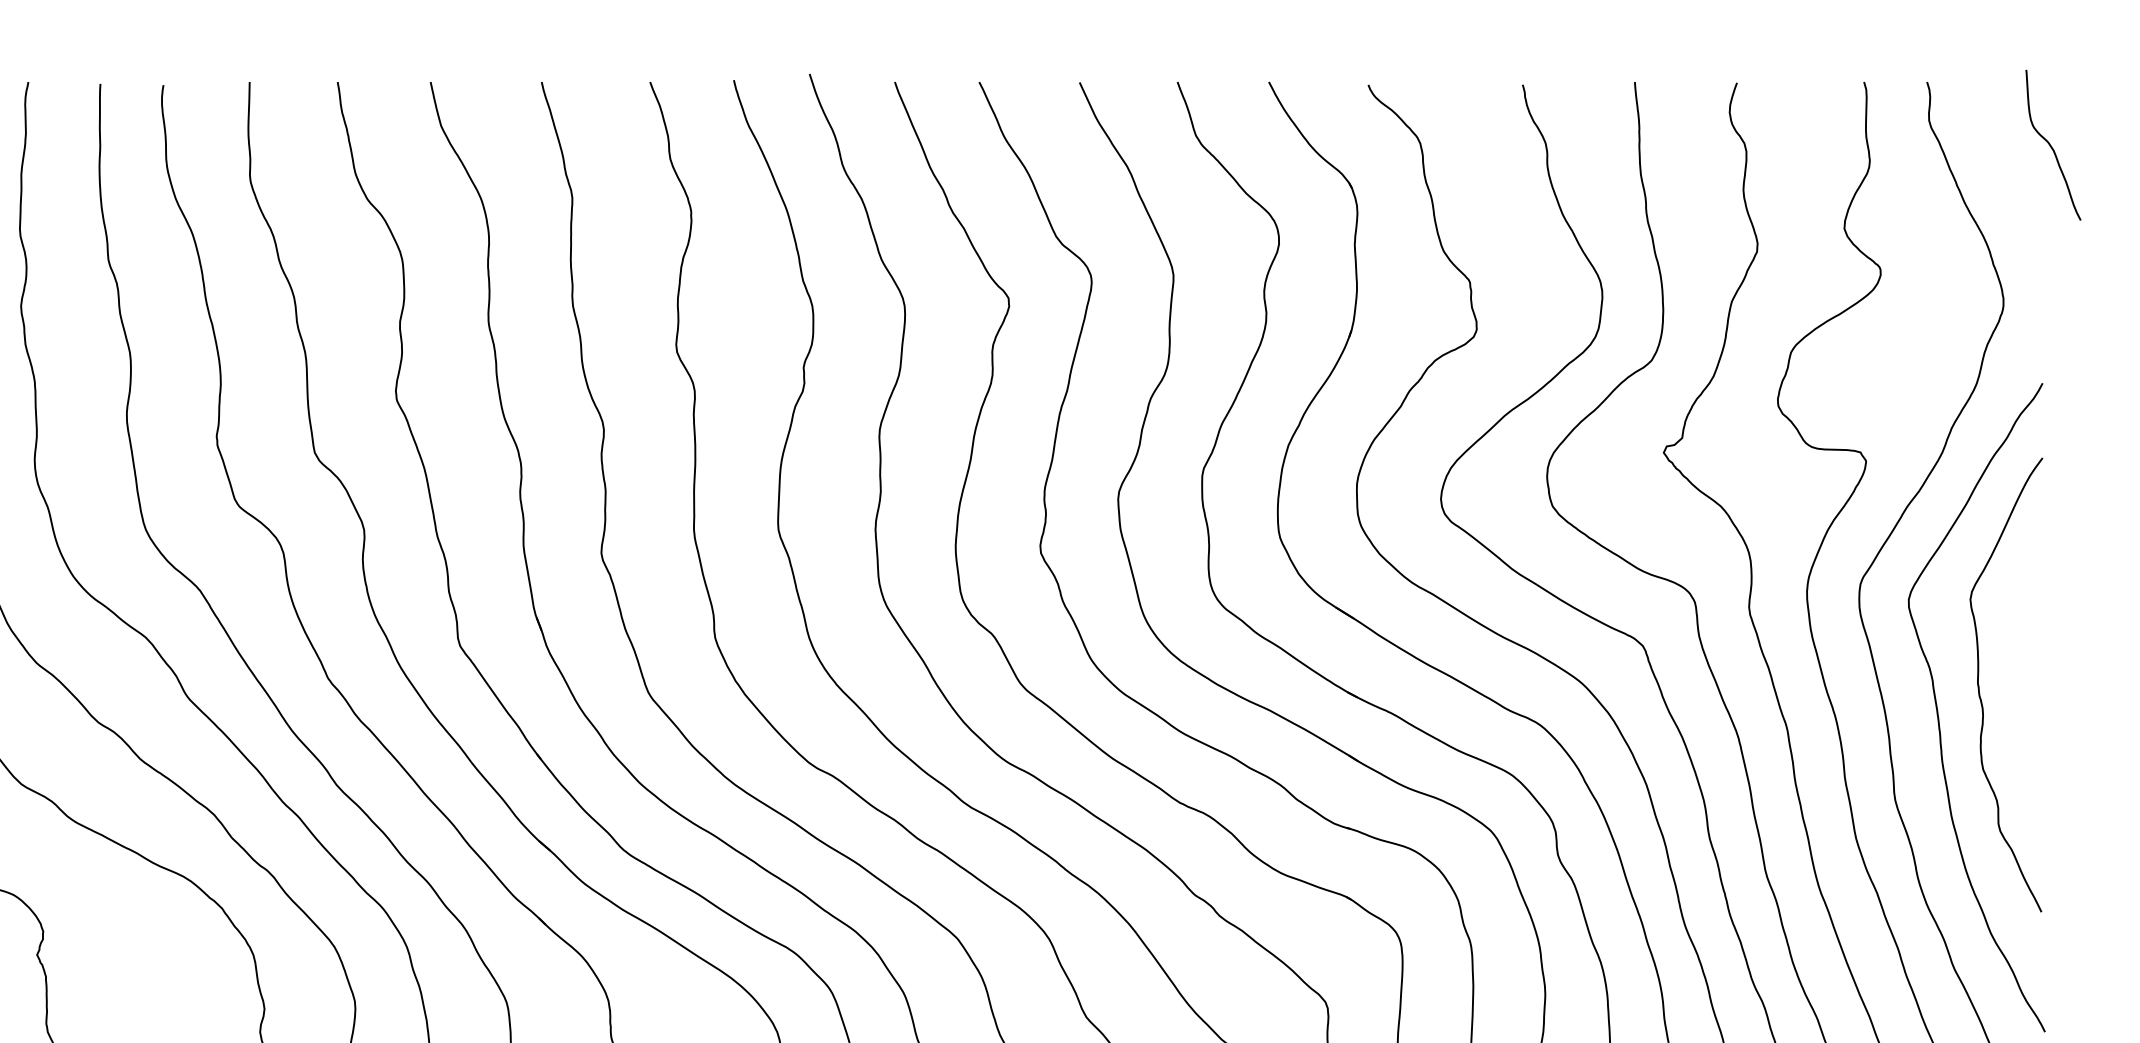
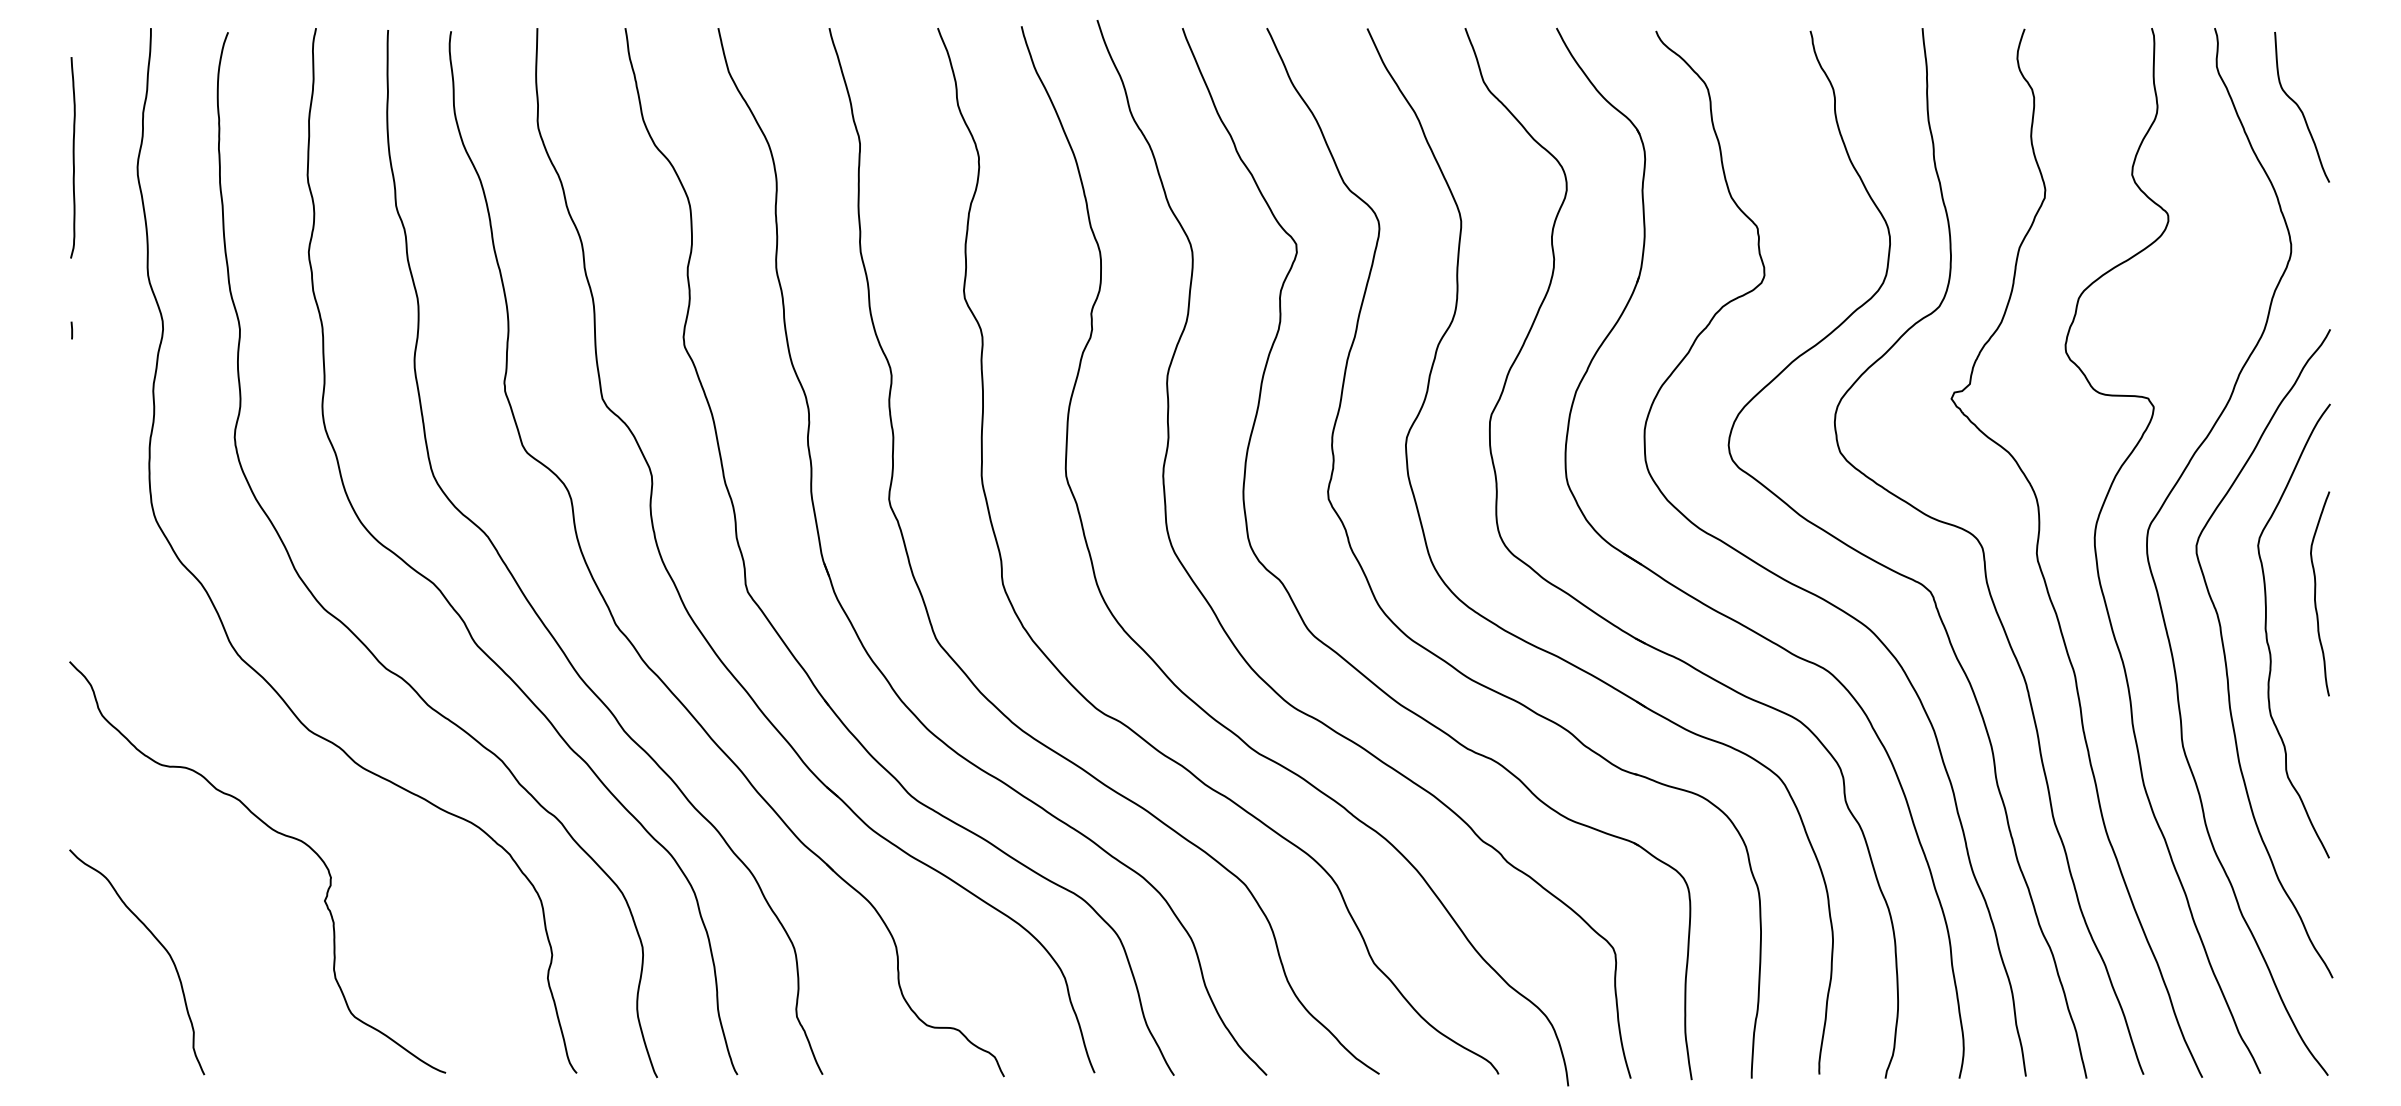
curve: (2051, 145) -> (2300, 107), moved
curve: (2028, 645) -> (2316, 591), added

